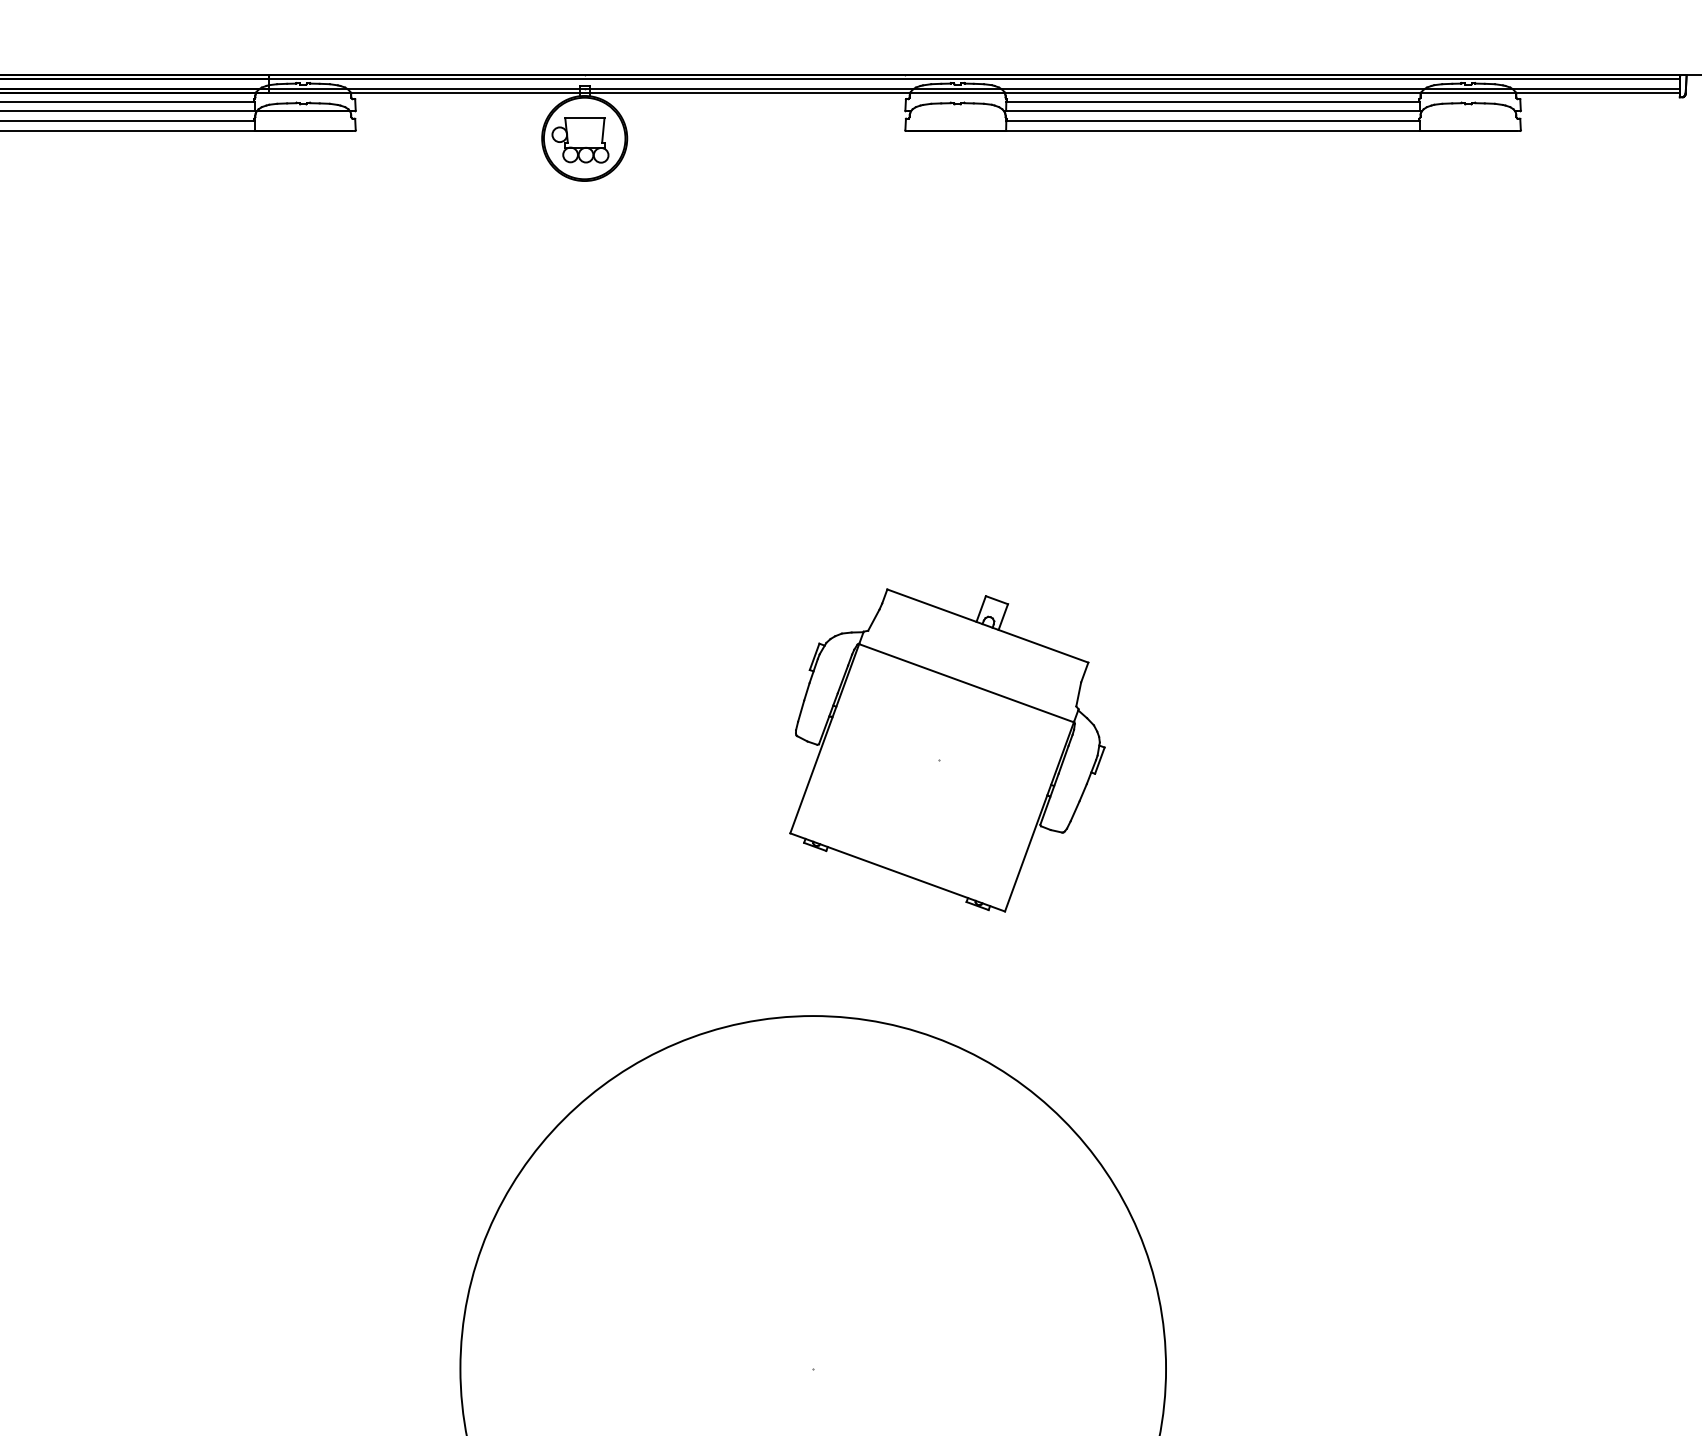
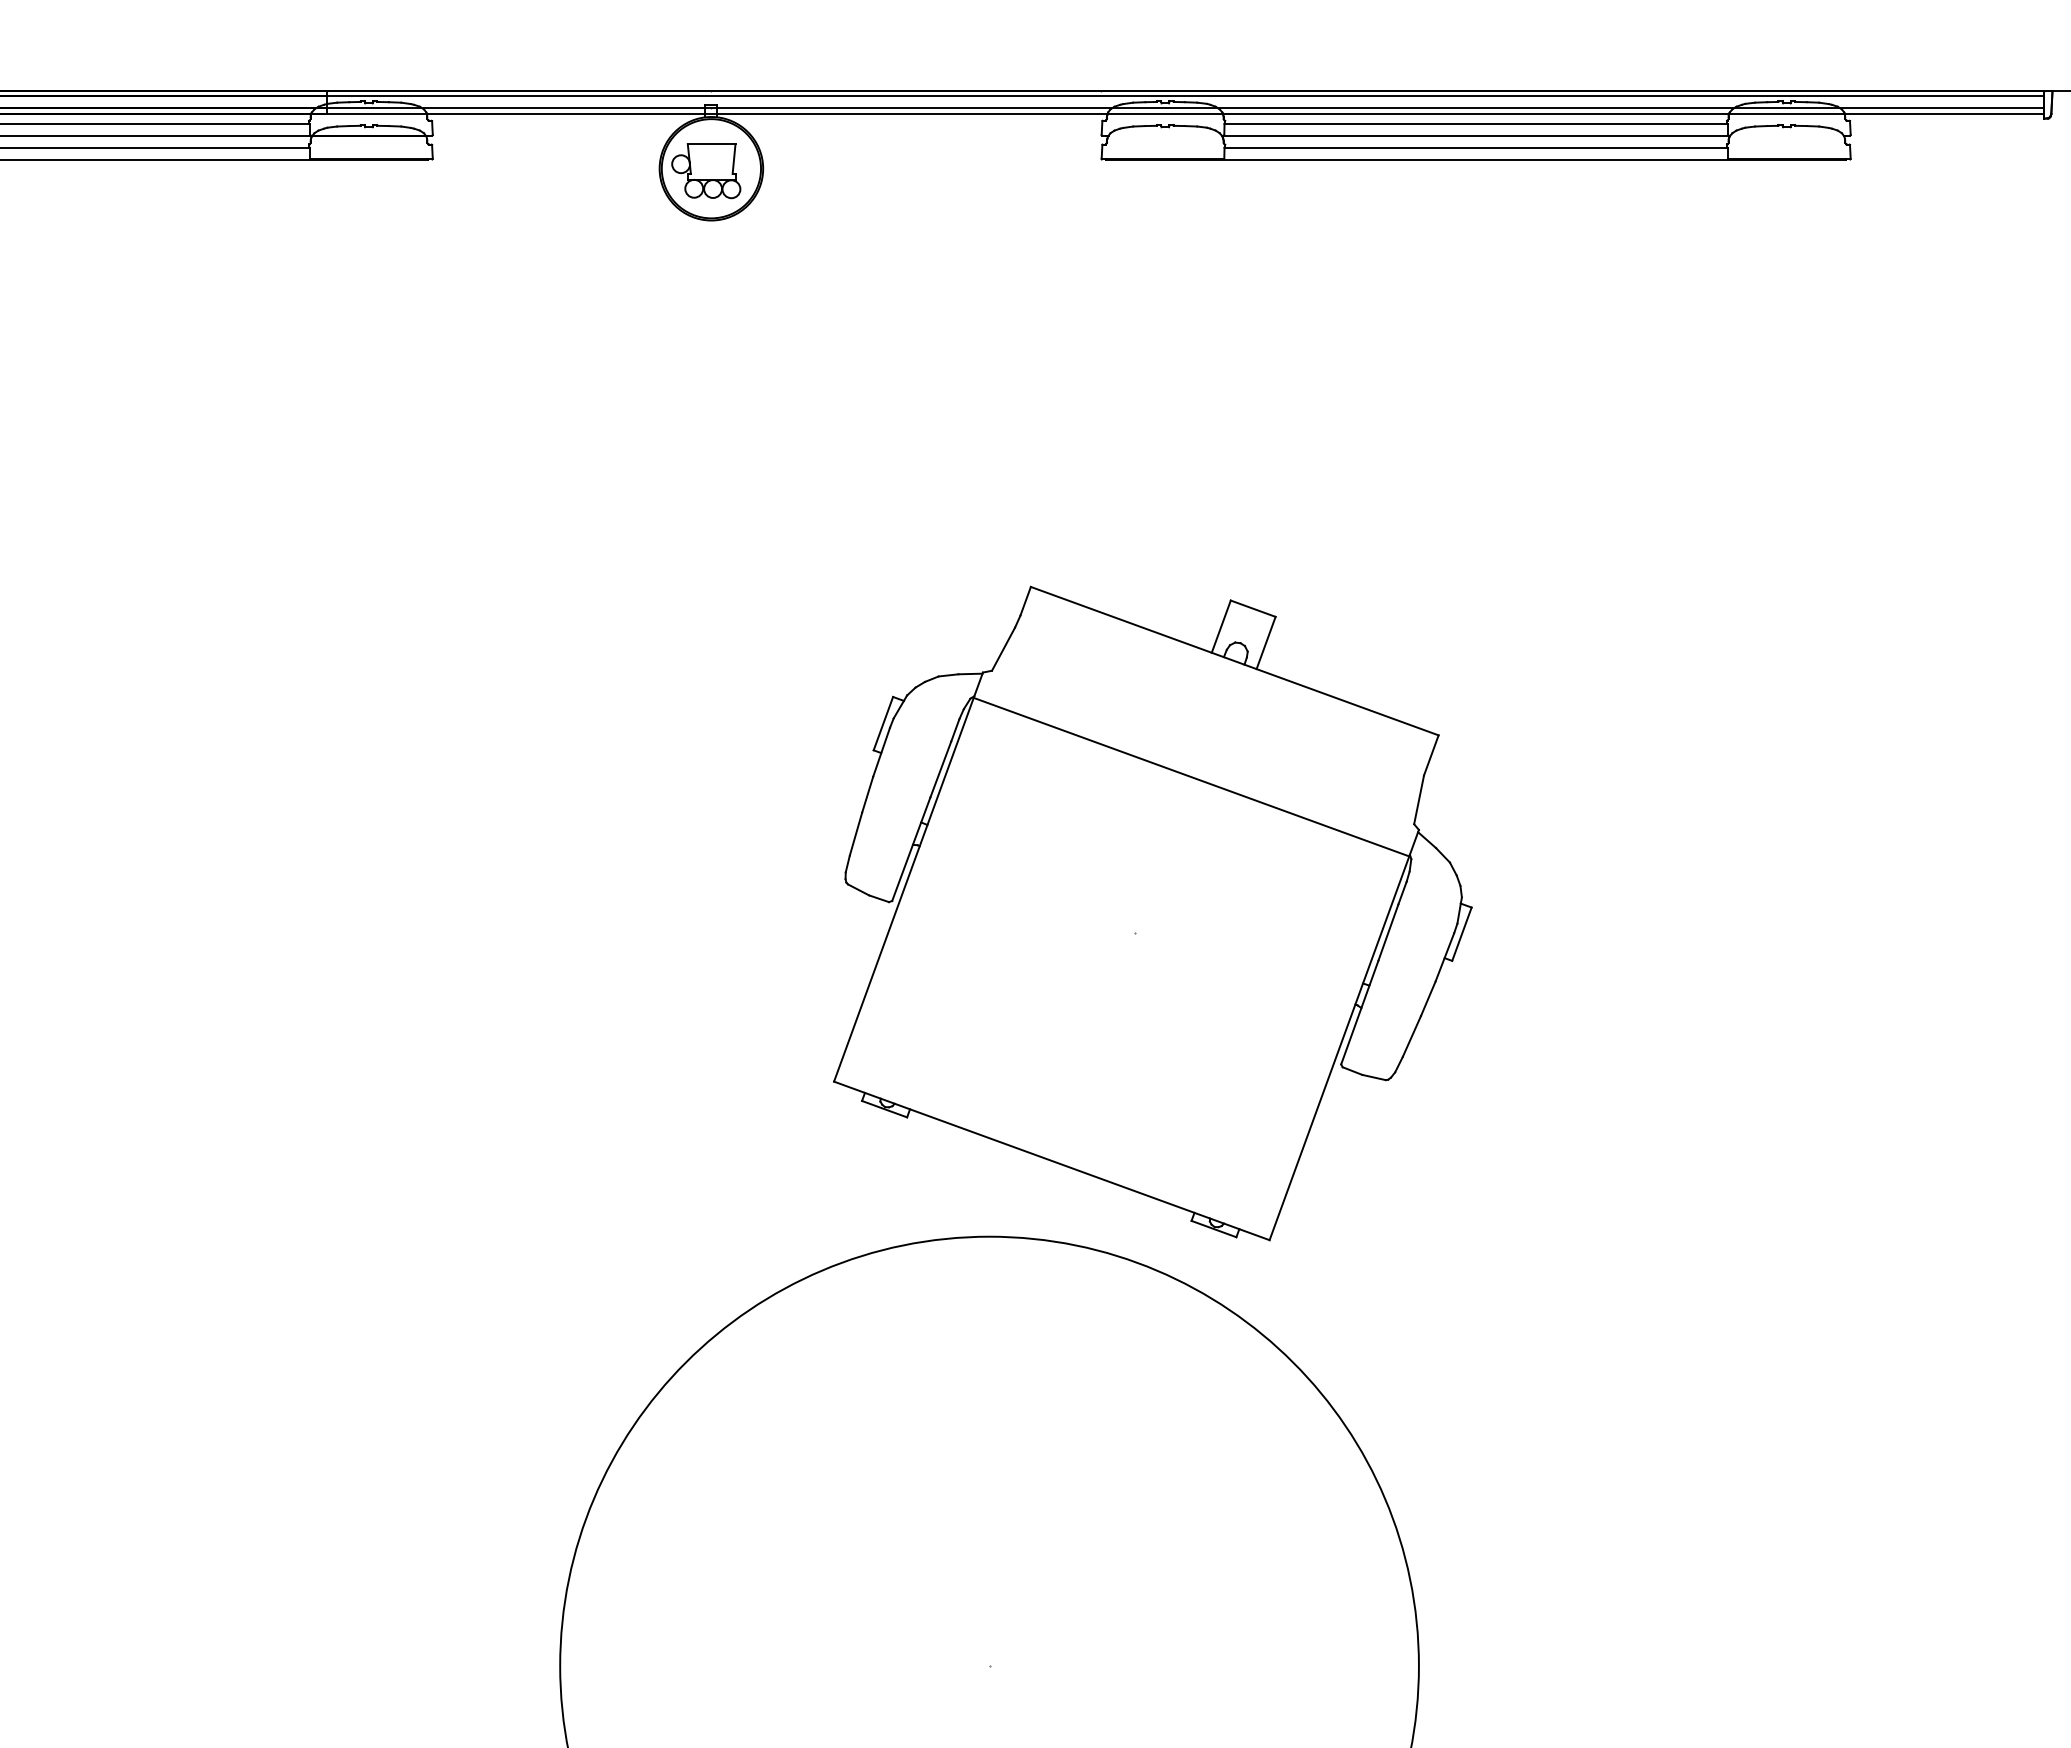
part: (947, 750) -> (1152, 913), size x1.67

